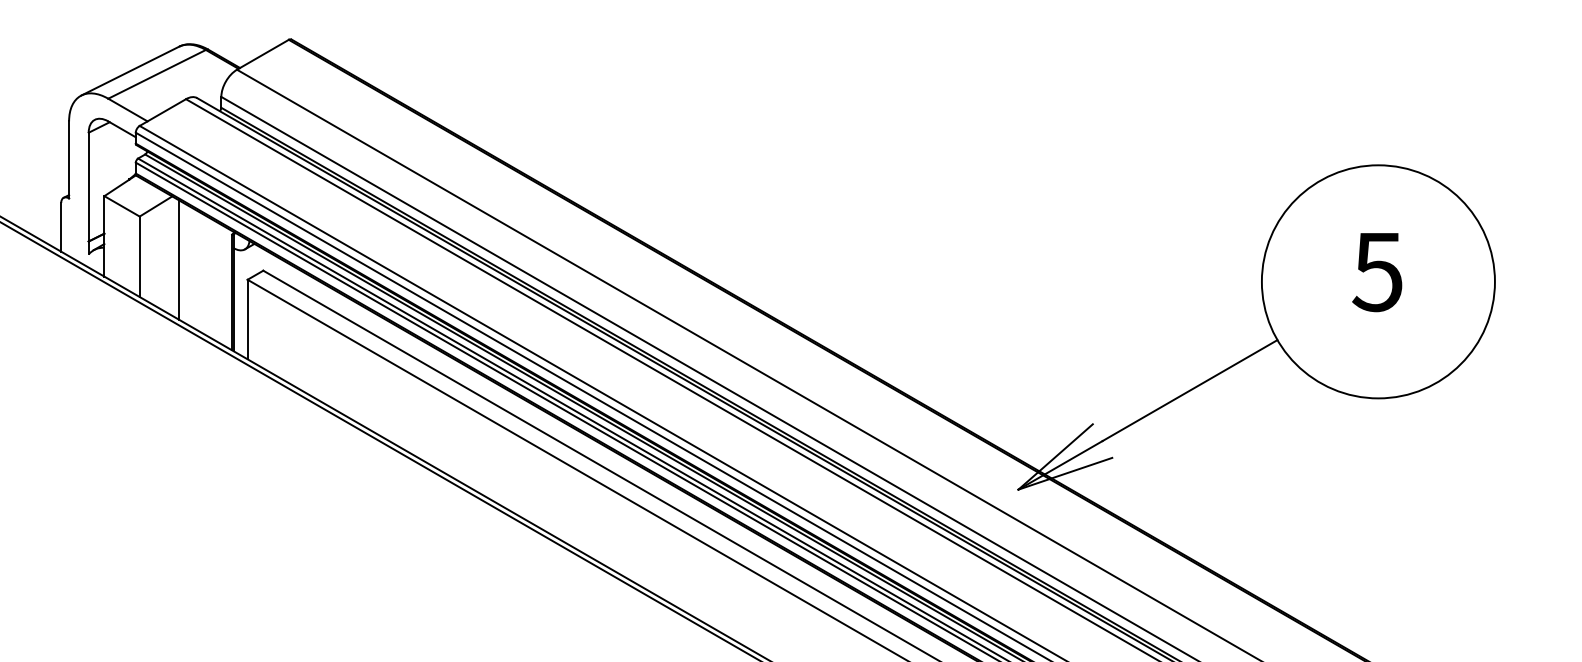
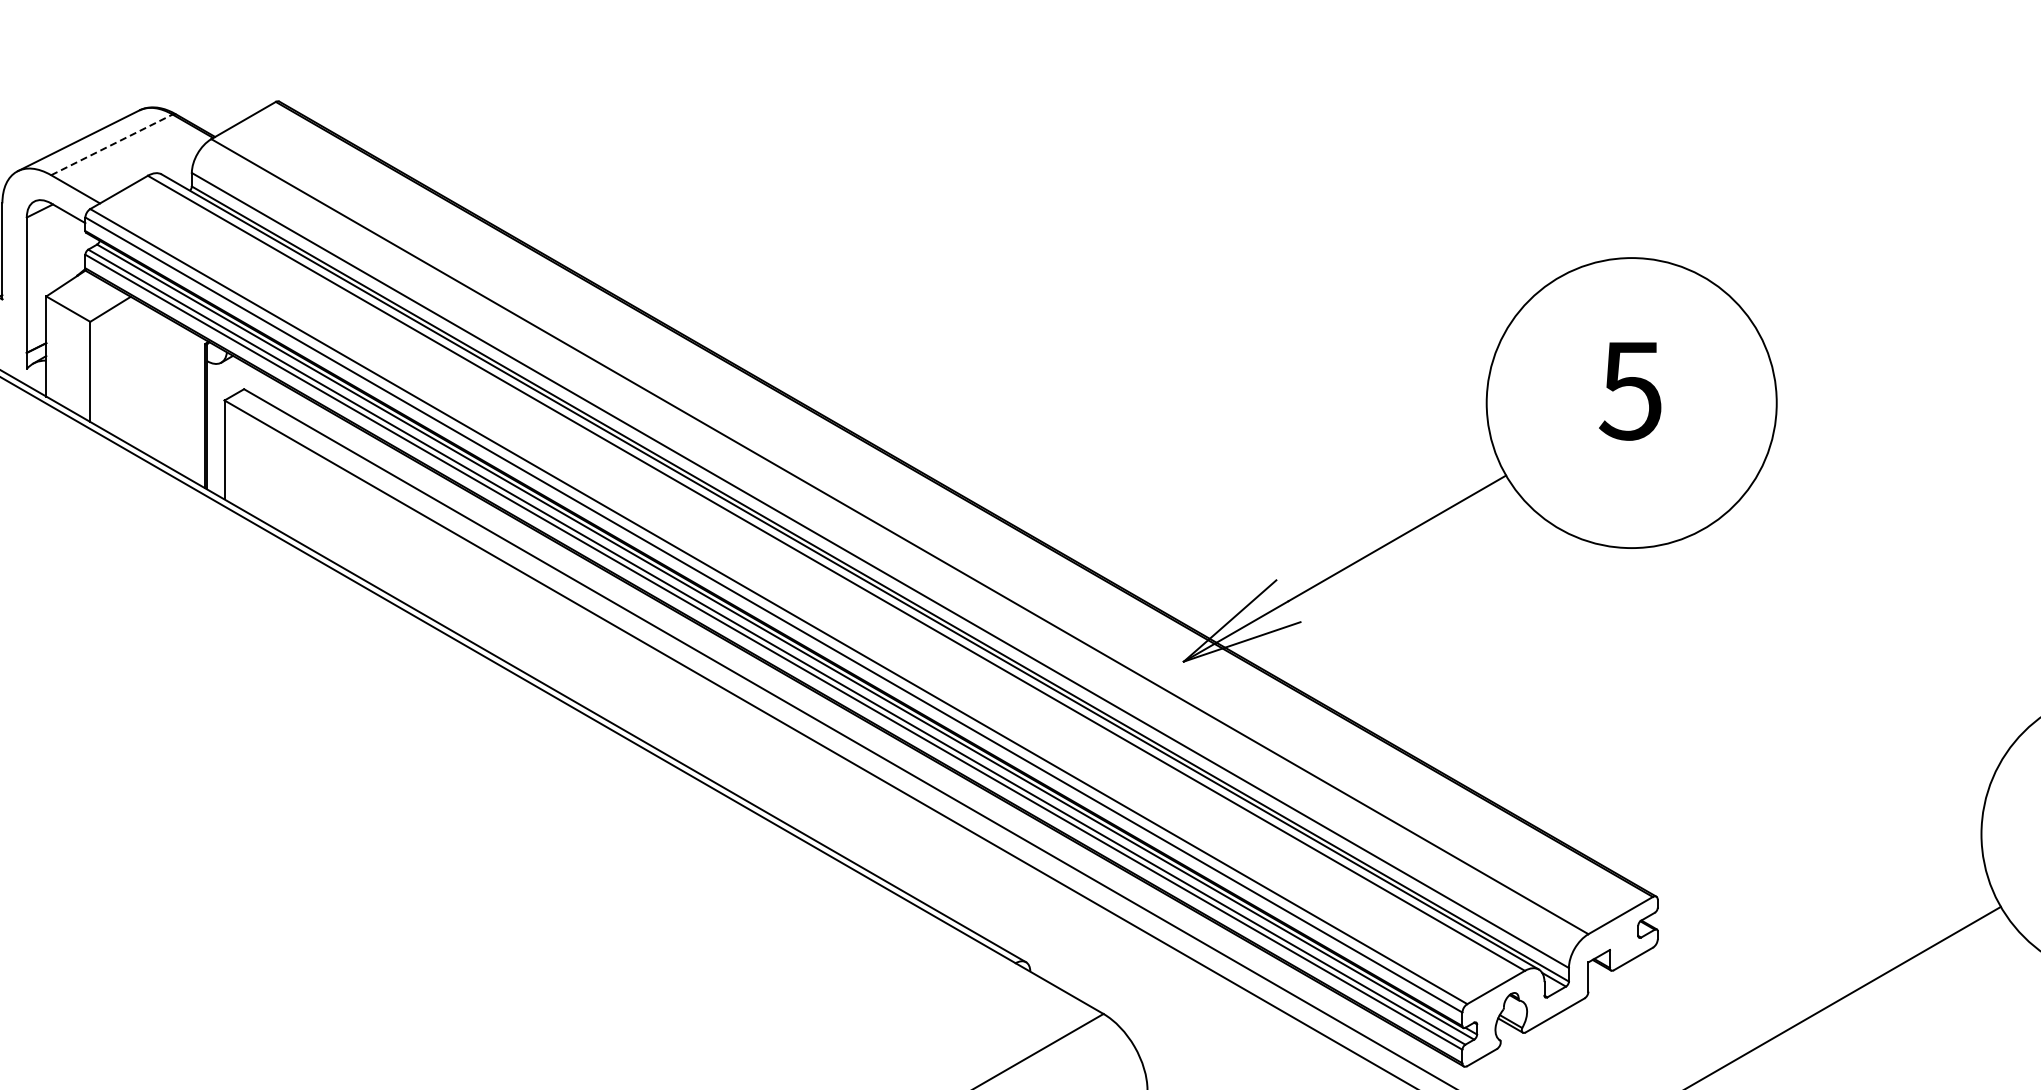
line: (156, 74) -> (111, 144), solid -> dashed
line: (179, 259) -> (139, 375), removed

